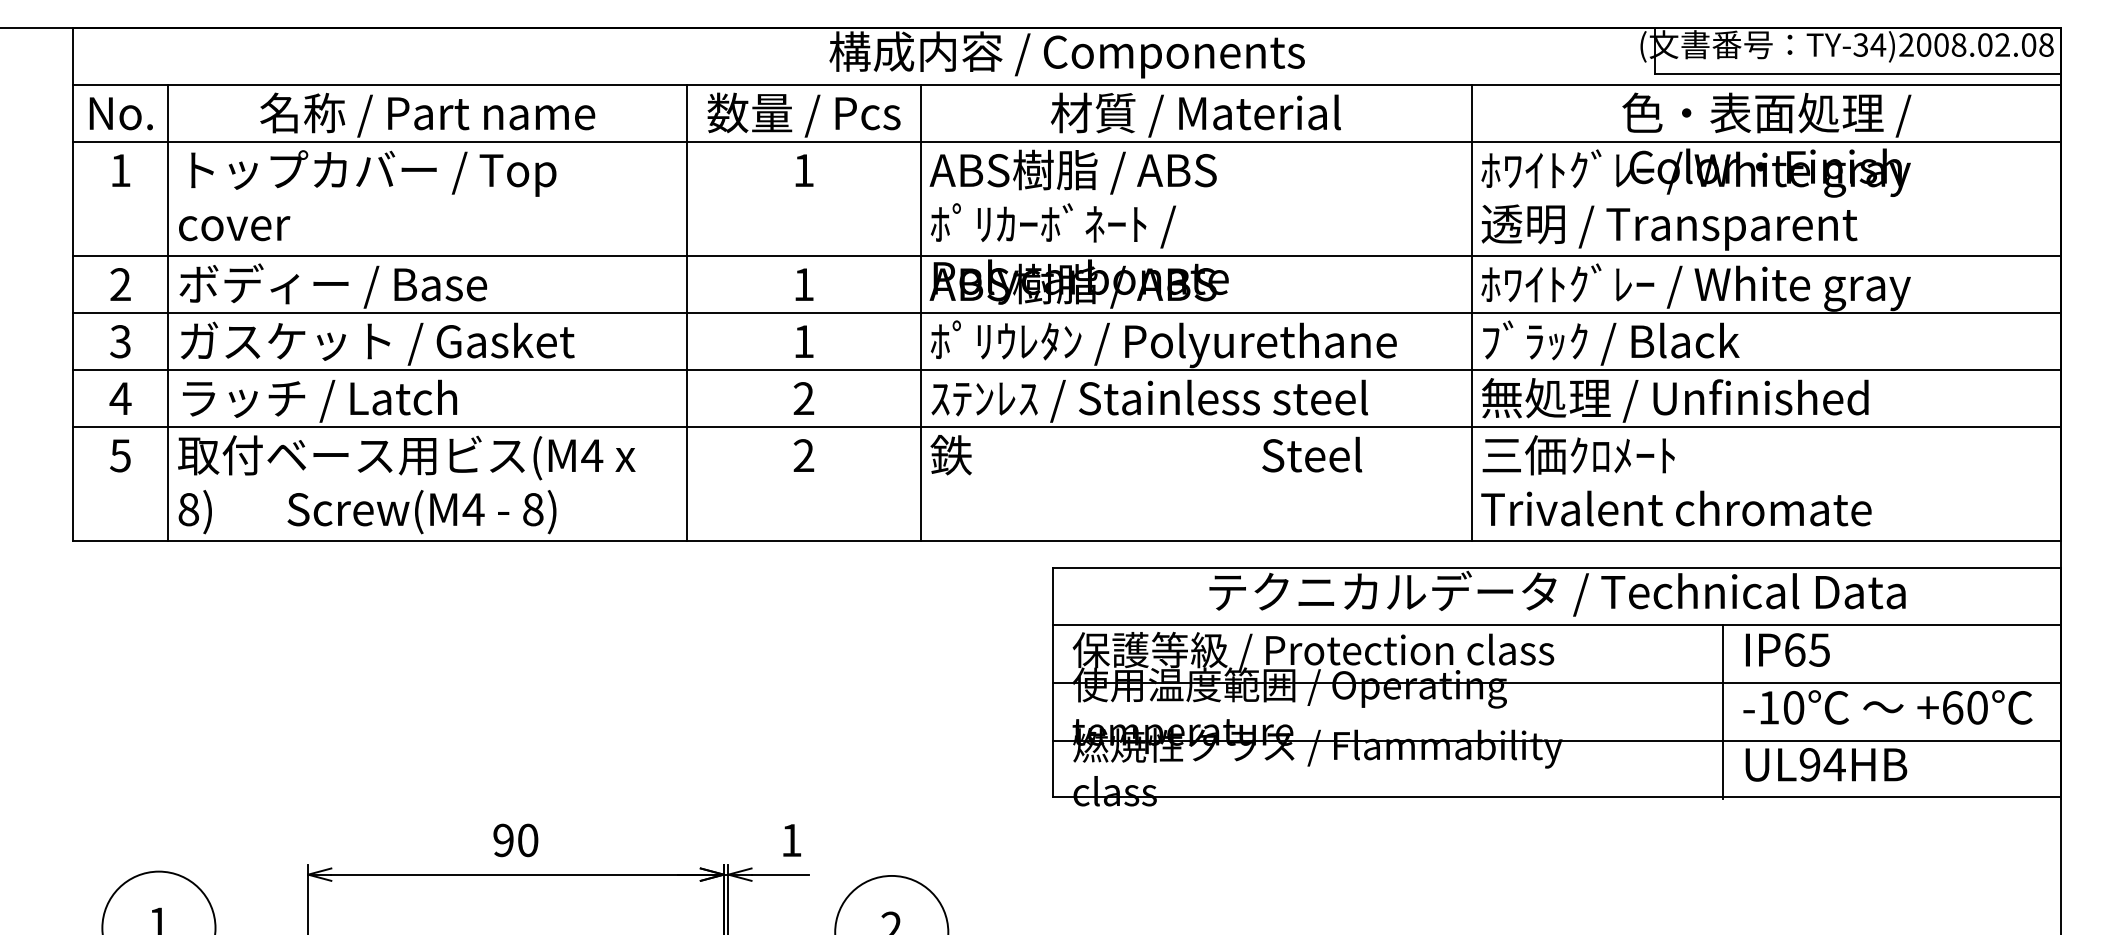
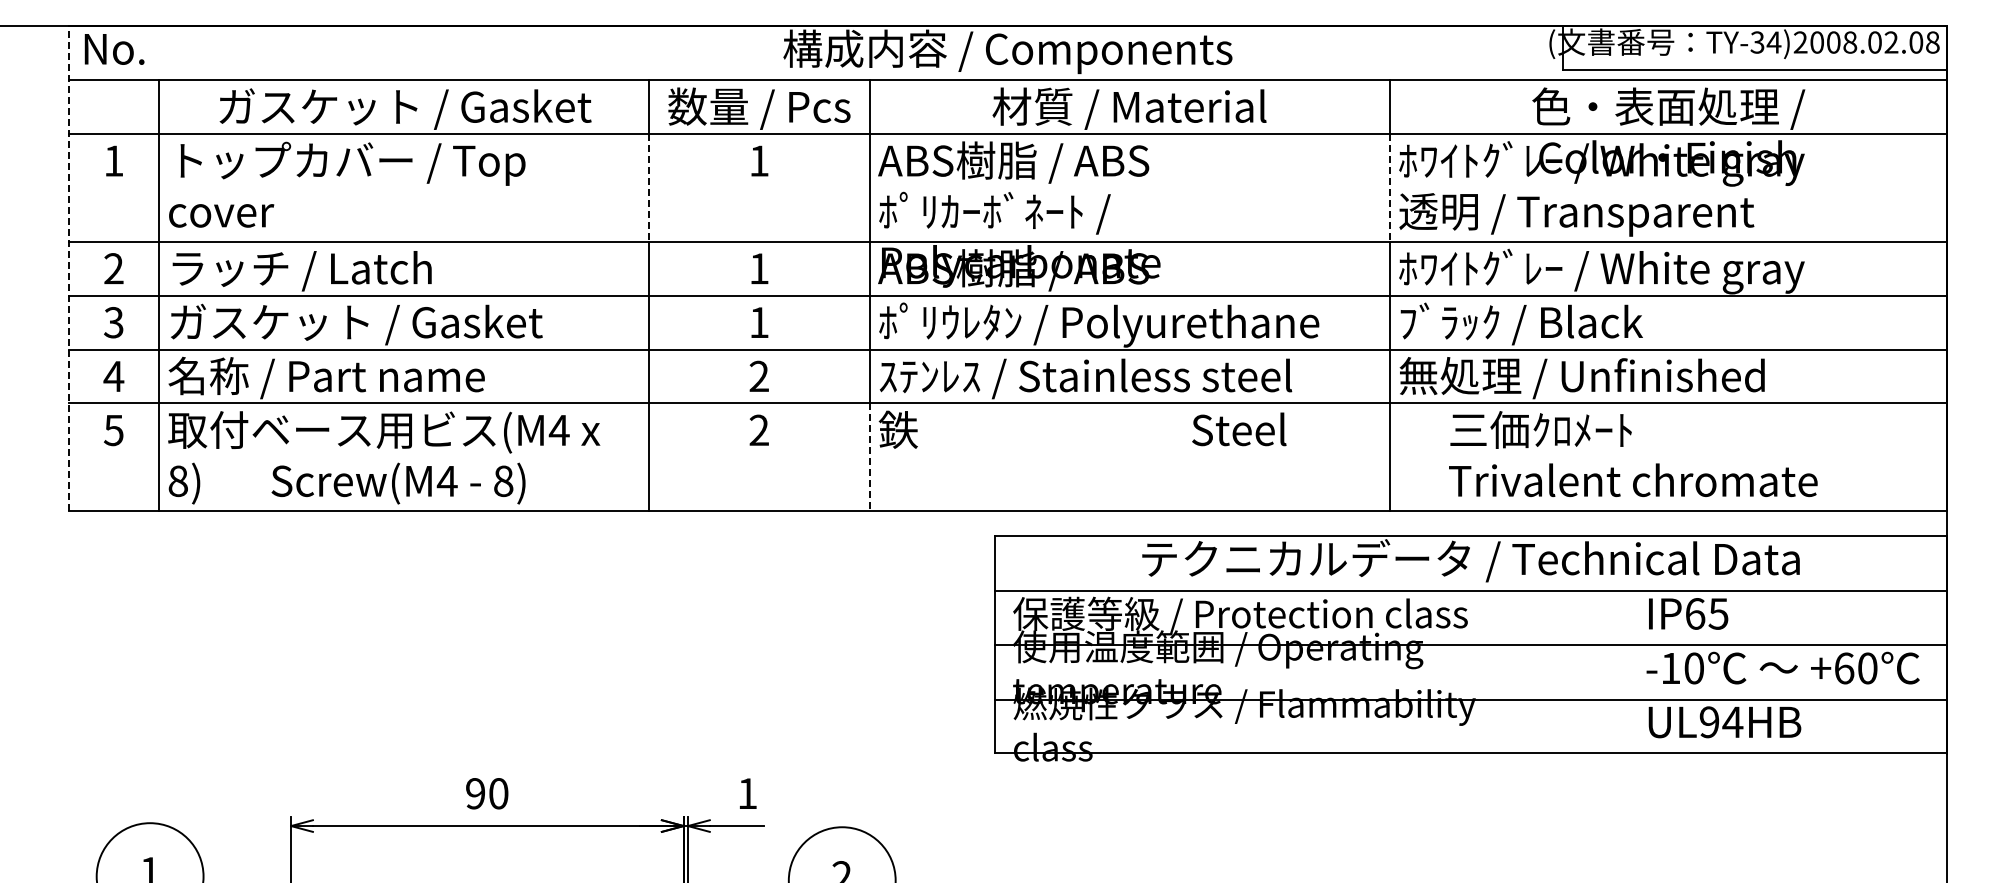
text: (121, 113) -> (114, 49), moved
text: (429, 114) -> (405, 108), 名称 / Part name -> ガスケット / Gasket
line: (687, 198) -> (649, 187), solid -> dashed
line: (1471, 198) -> (1389, 187), solid -> dashed
line: (73, 284) -> (69, 268), solid -> dashed
text: (332, 285) -> (314, 269), ボディー / Base -> ラッチ / Latch
text: (345, 399) -> (326, 377), ラッチ / Latch -> 名称 / Part name
text: (1676, 480) -> (1633, 453), moved
line: (920, 484) -> (869, 457), solid -> dashed
line: (1723, 712) -> (1627, 672), removed

